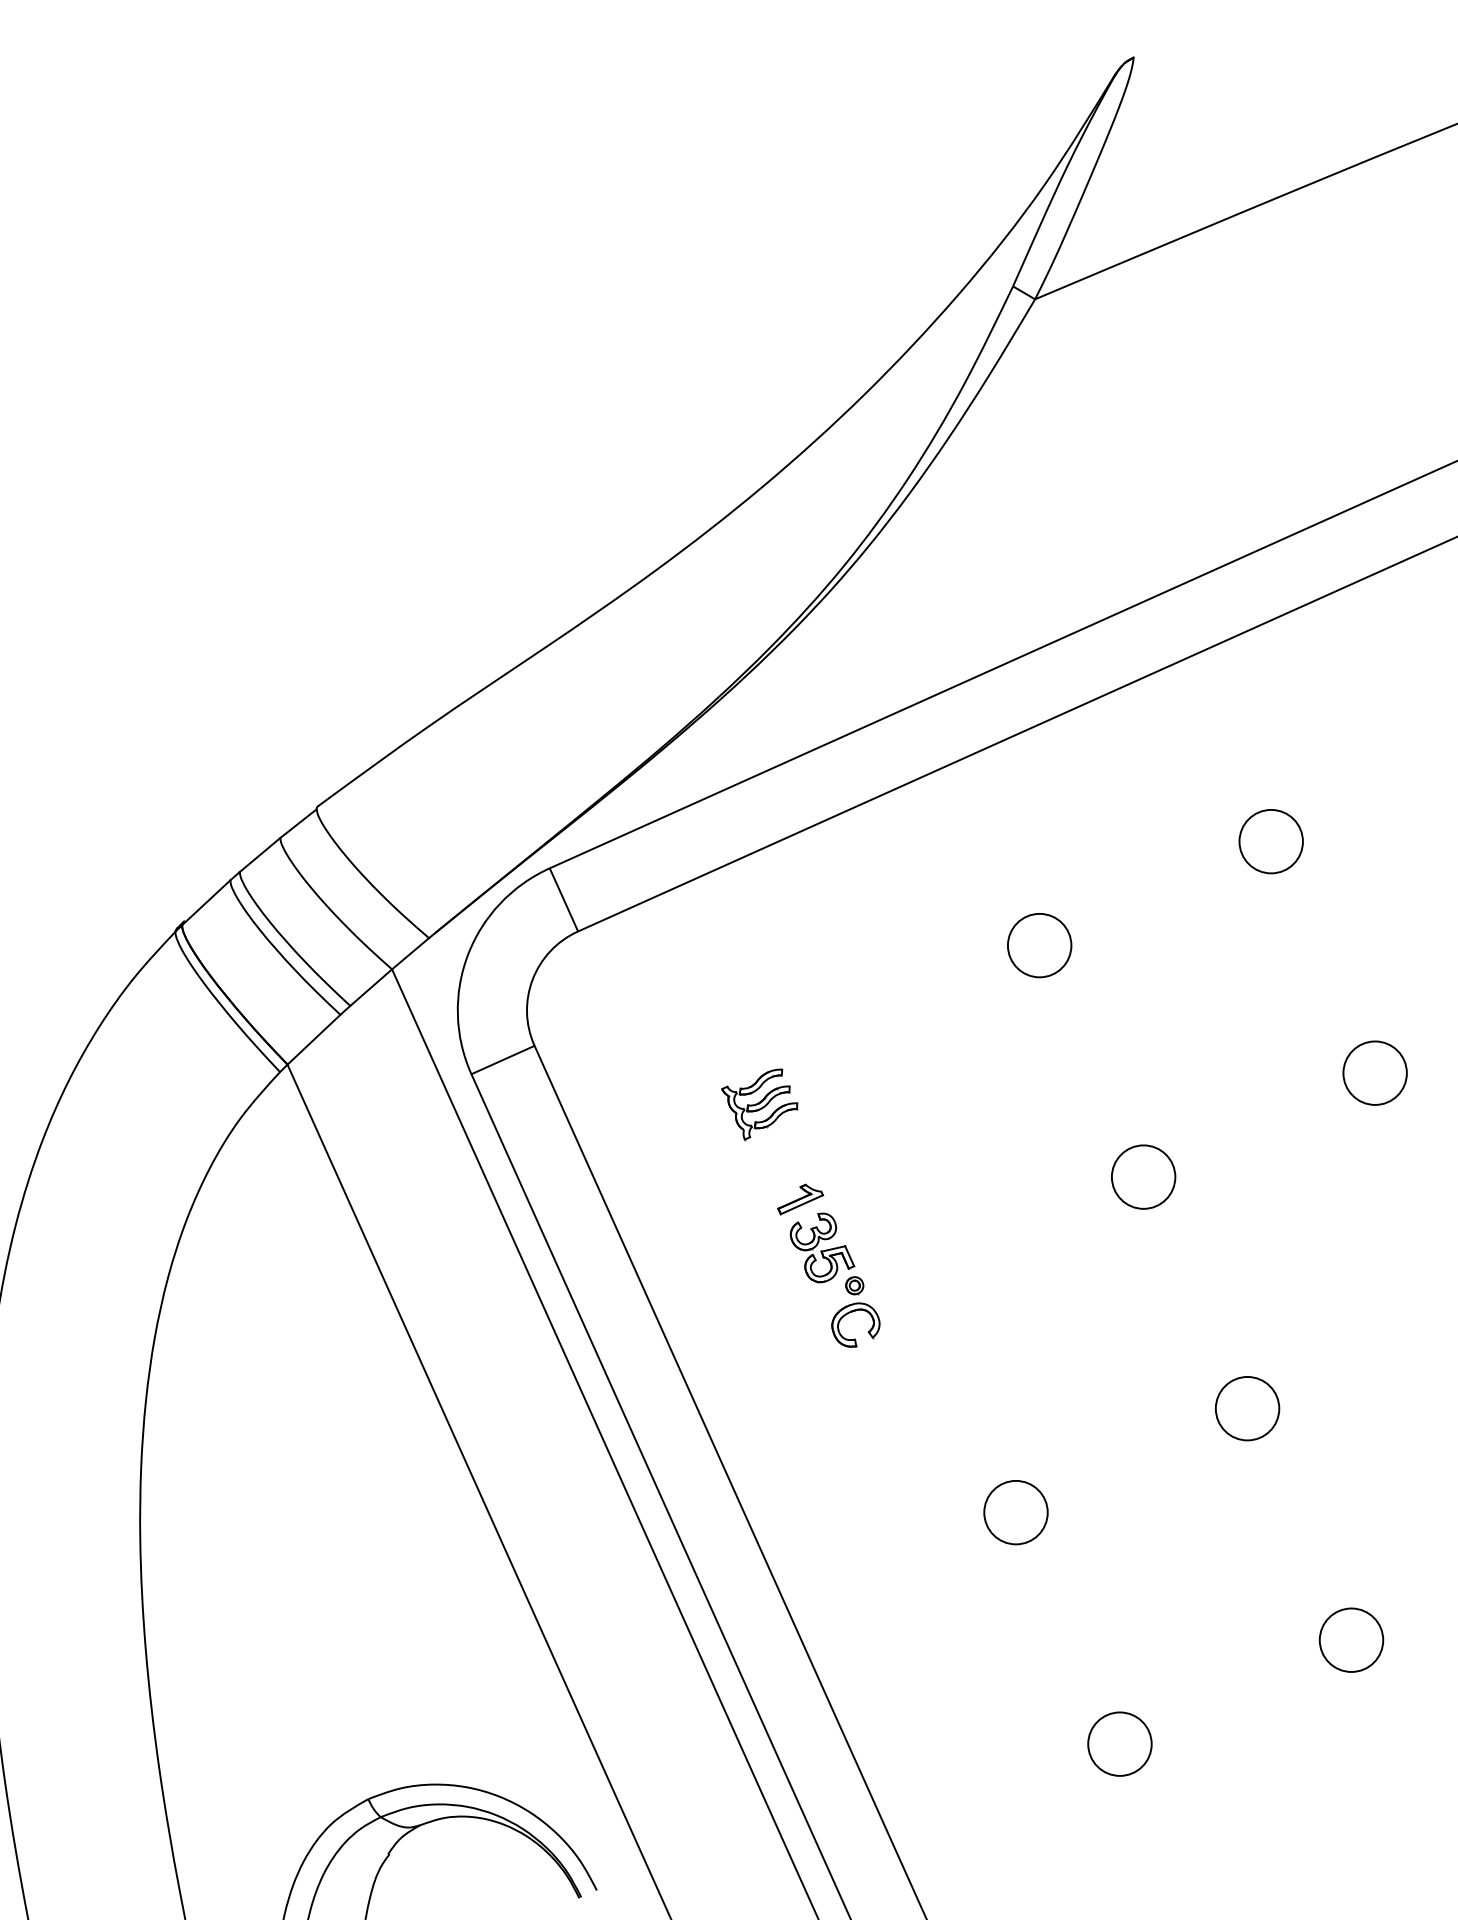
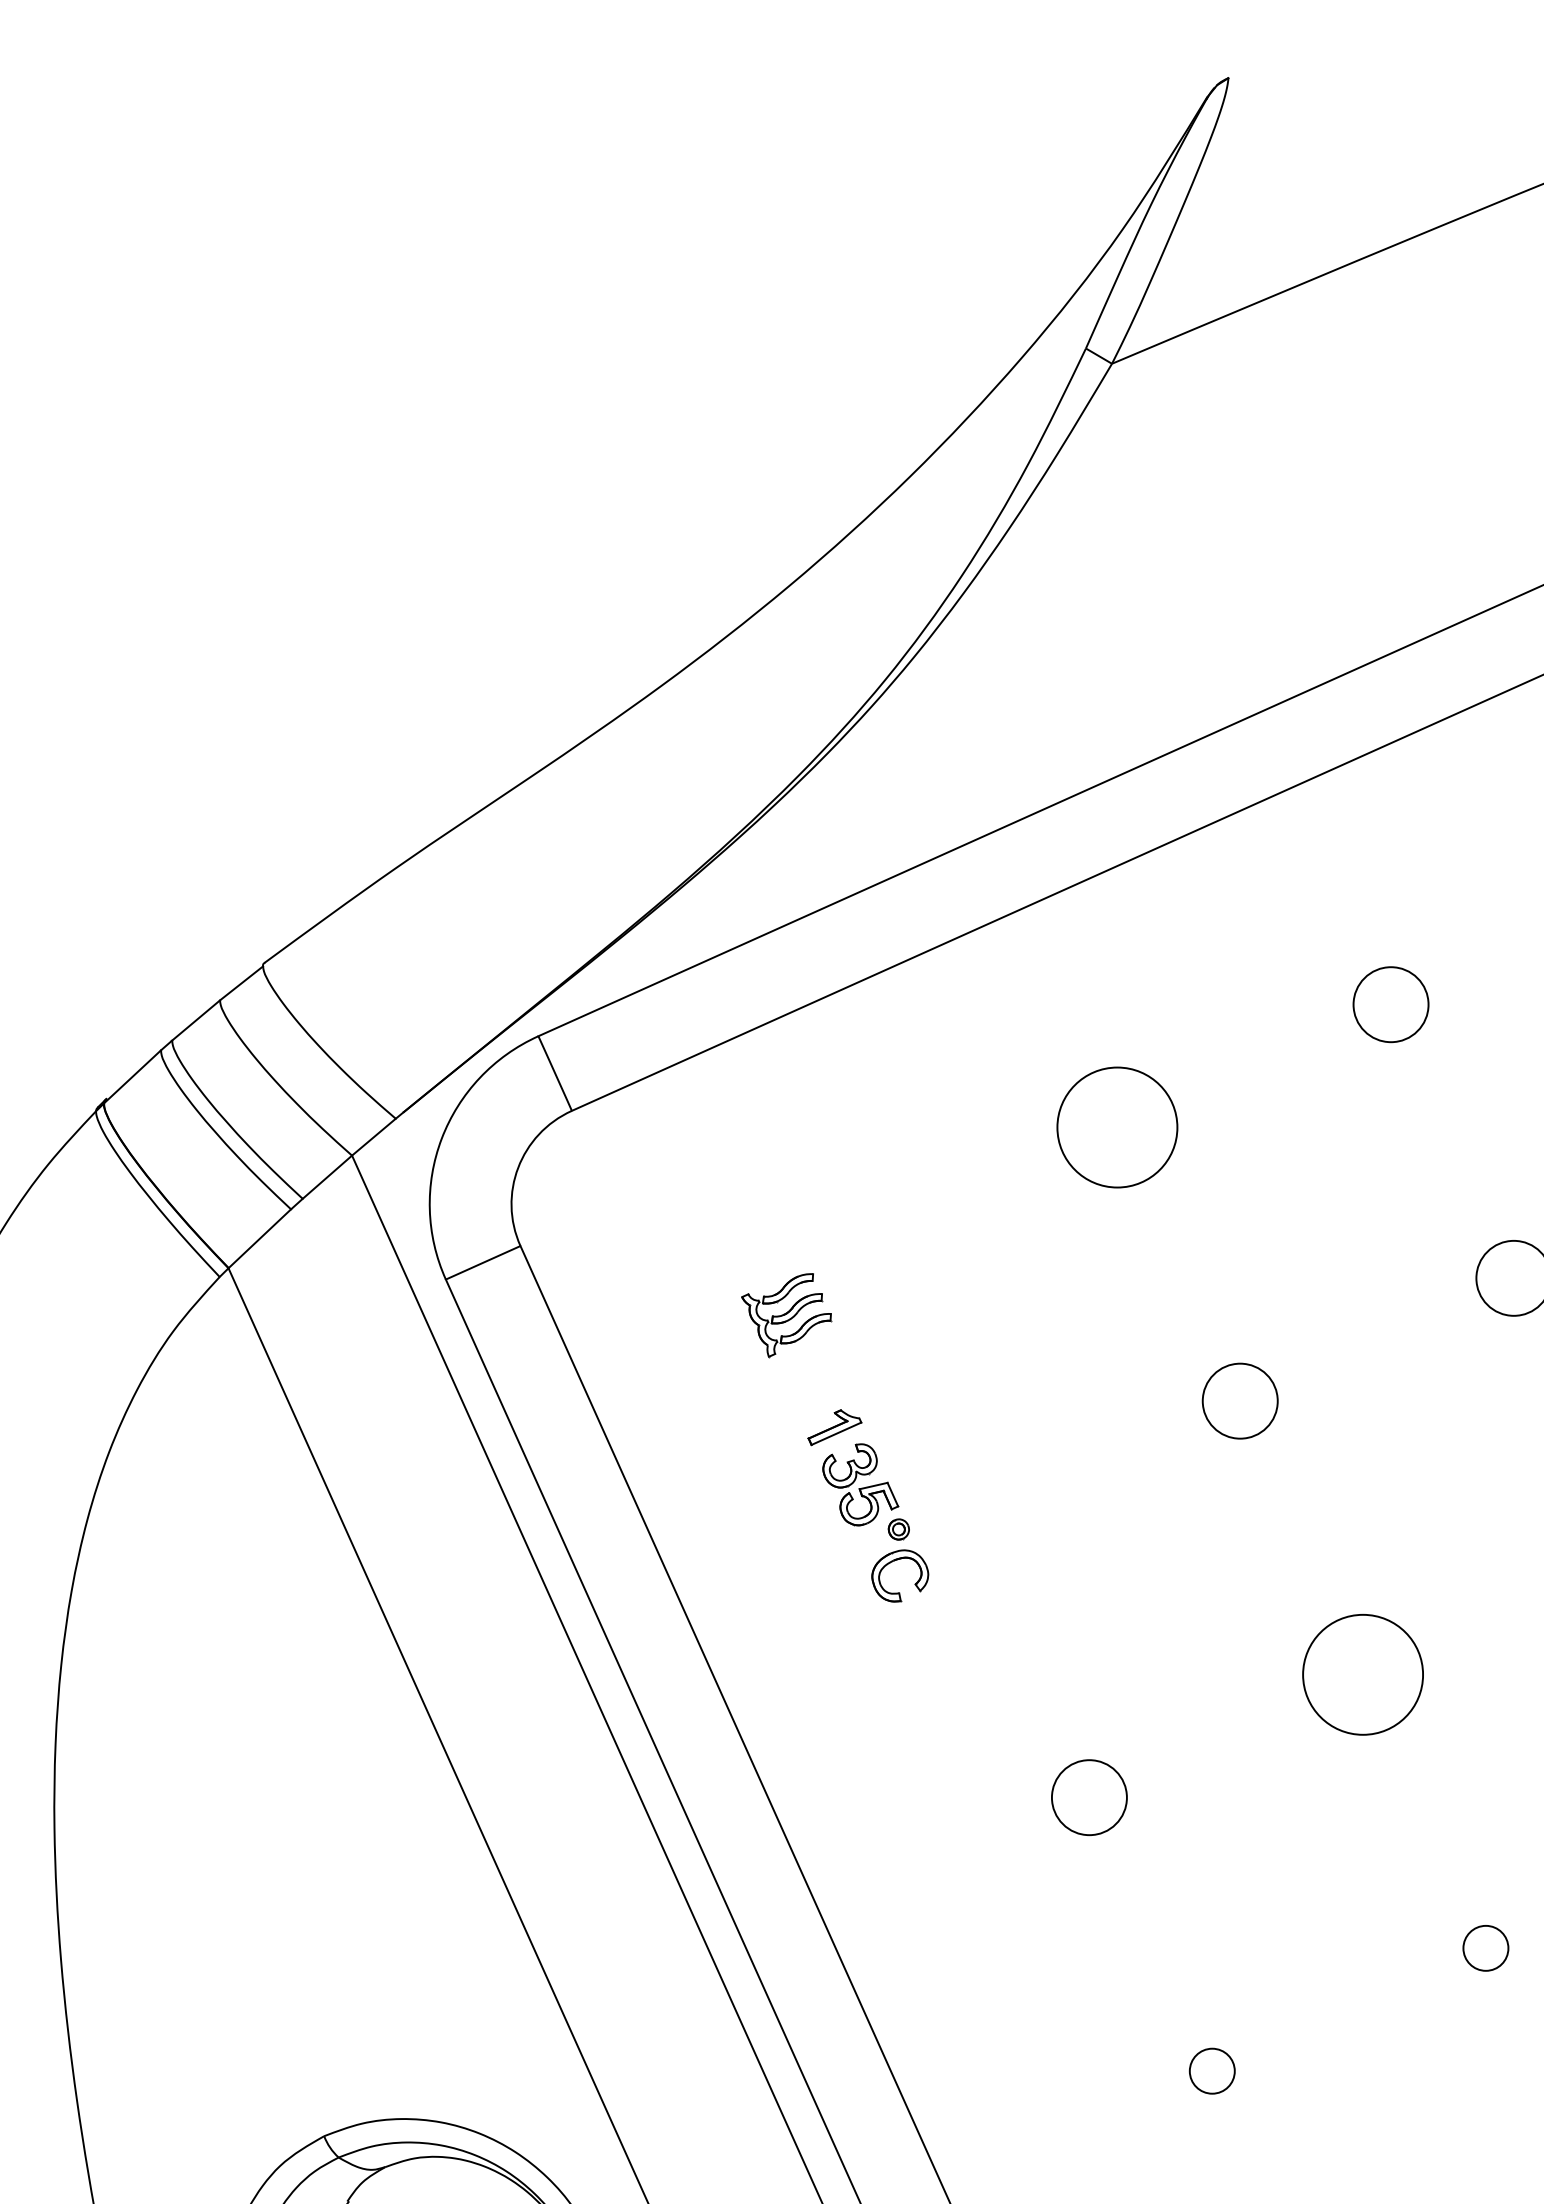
circle: (1039, 945) -> (1117, 1127), size x1.6
circle: (1247, 1408) -> (1363, 1674), size x1.6
circle: (1351, 1639) -> (1485, 1947), size x0.6
circle: (1119, 1743) -> (1211, 2070), size x0.6

